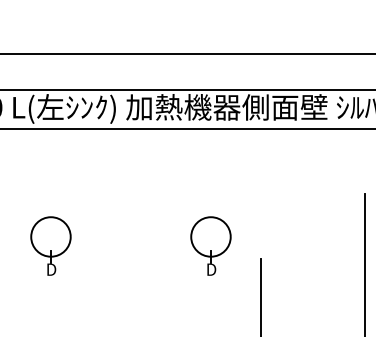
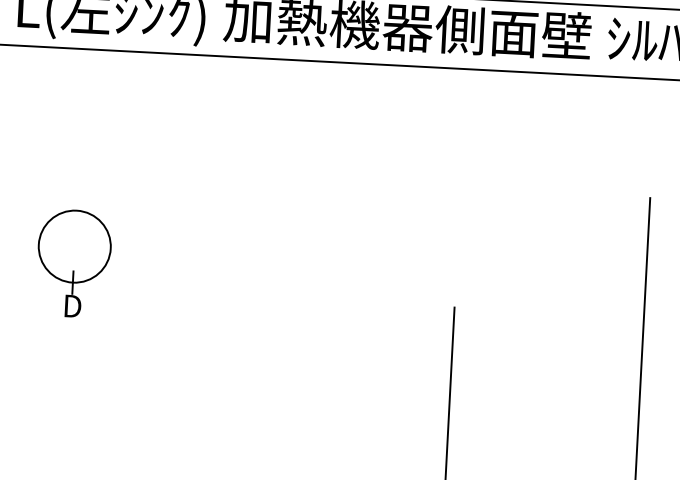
part: (210, 245) -> (364, 277), removed

